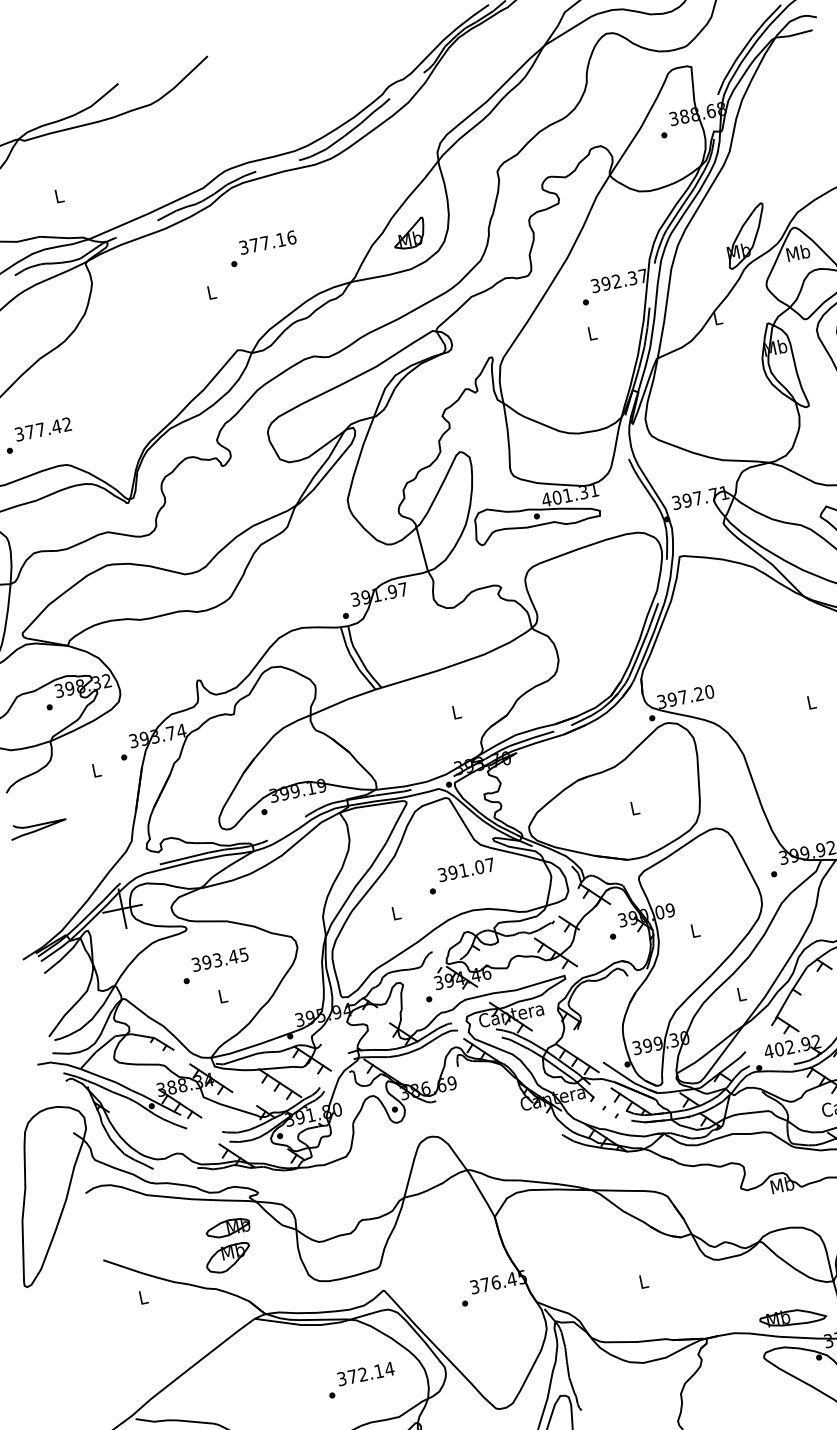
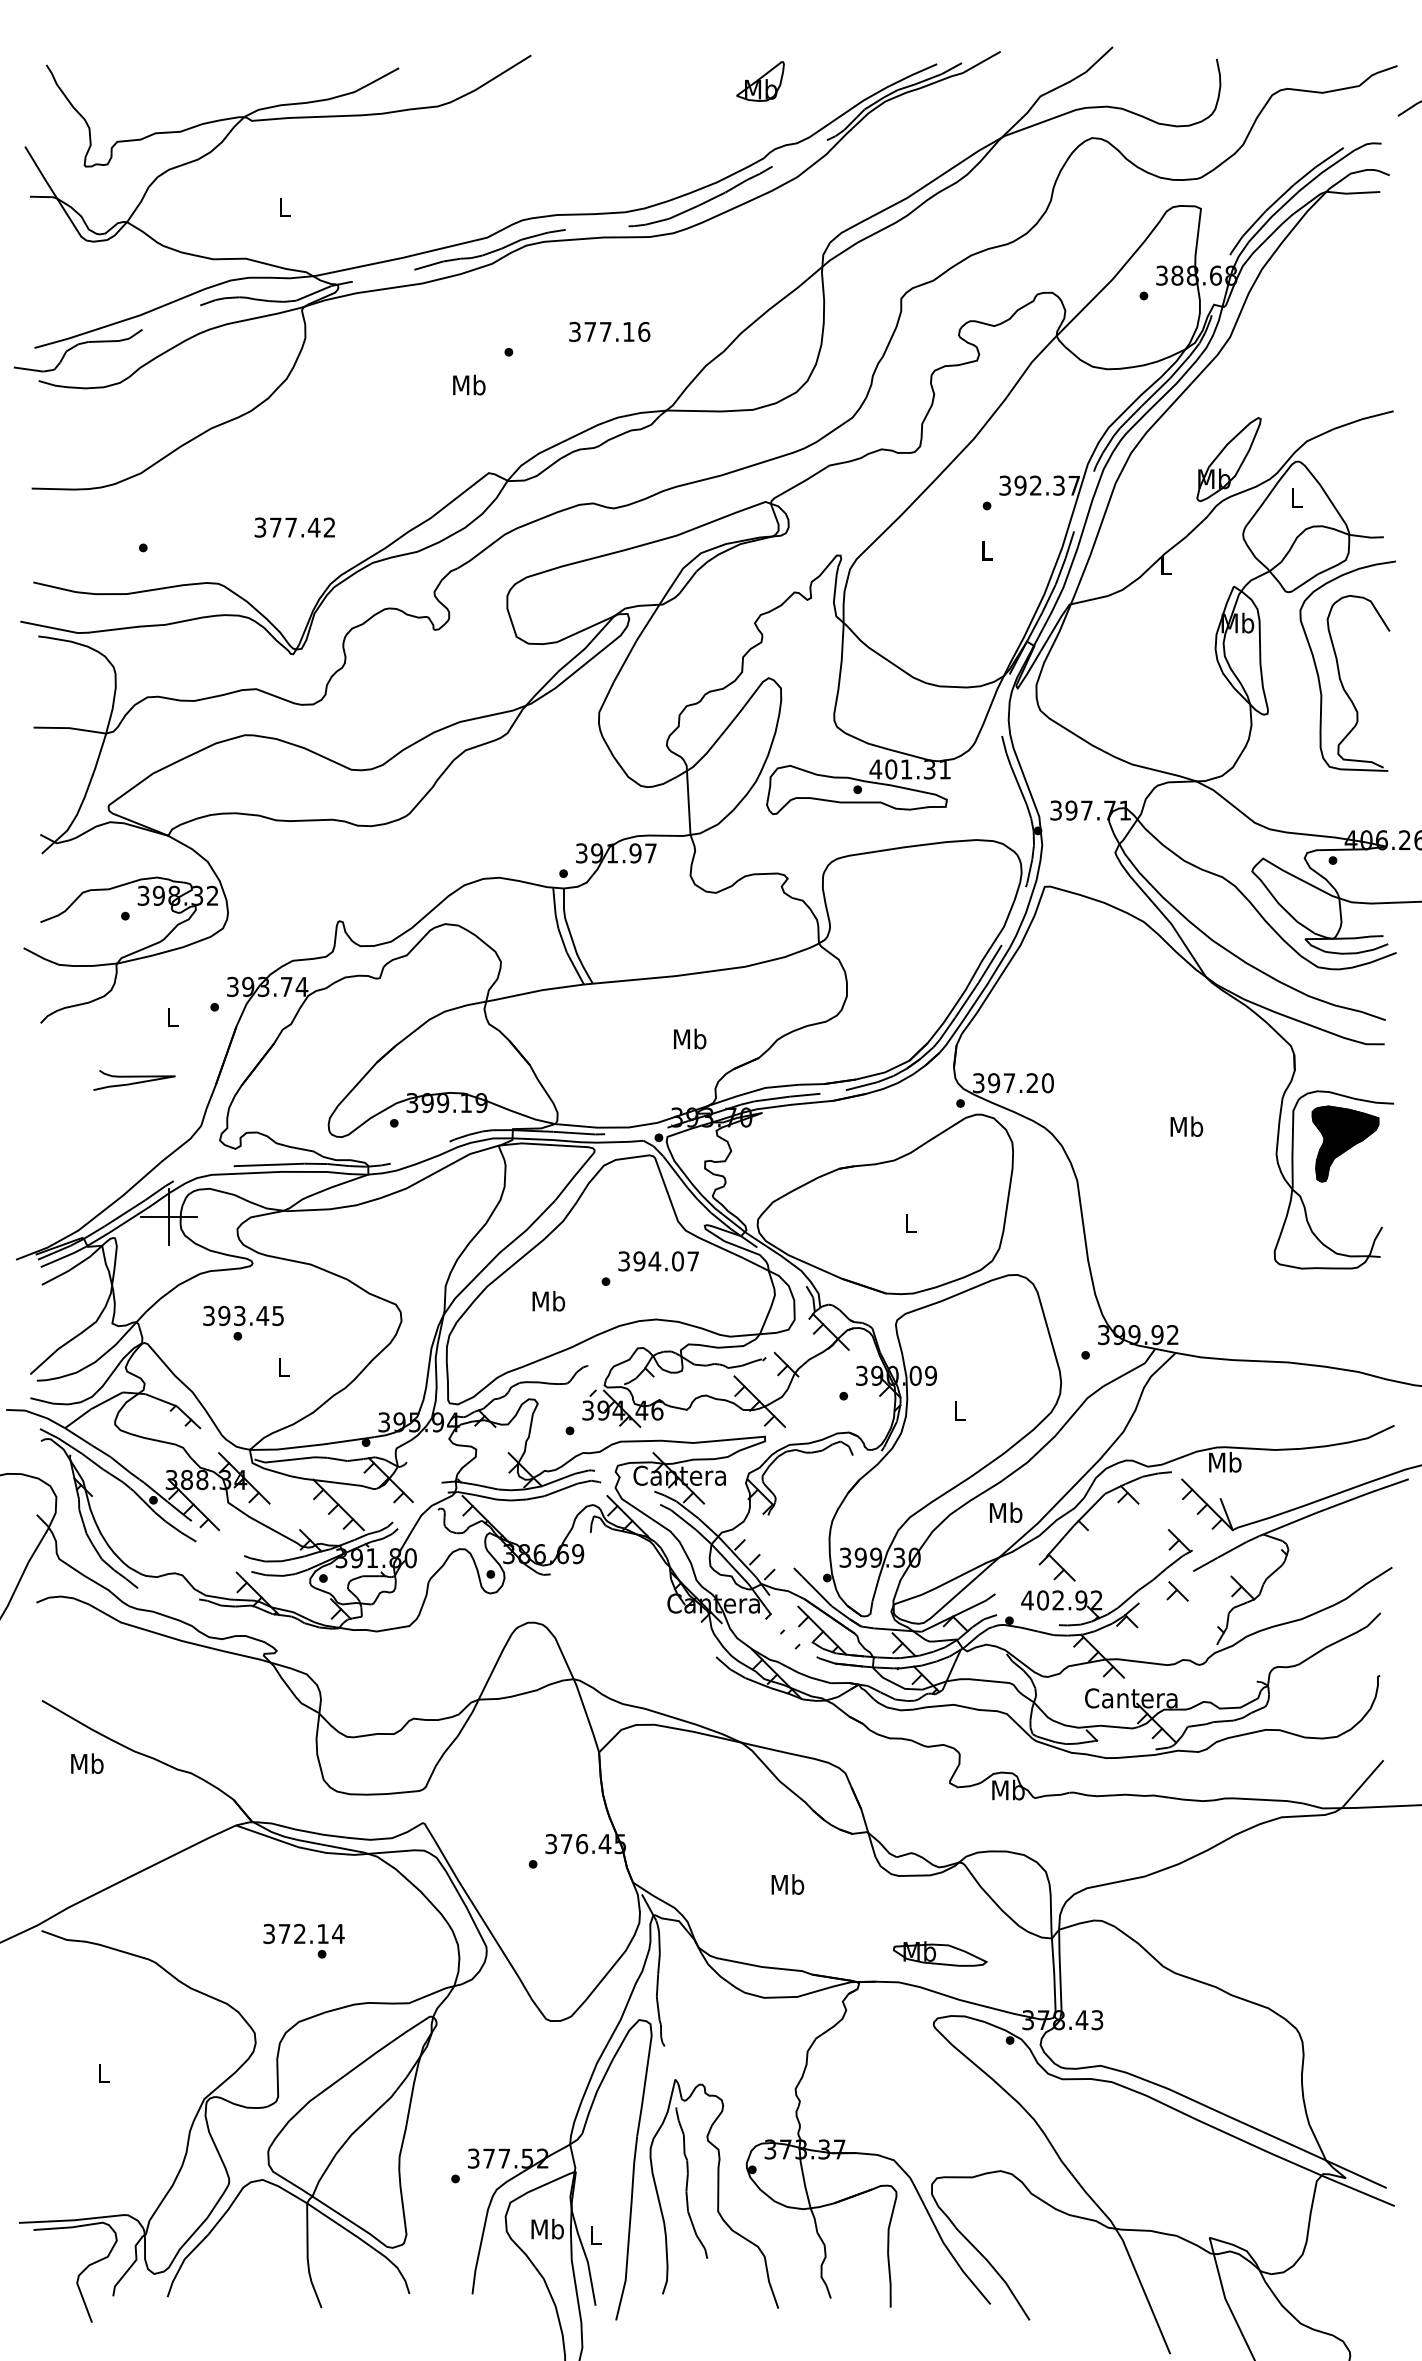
part: (409, 234) -> (760, 81), moved
text: (267, 242) -> (609, 331), moved
text: (798, 252) -> (1296, 497), Mb -> L
text: (211, 291) -> (469, 384), L -> Mb
text: (43, 429) -> (294, 527), moved
text: (811, 702) -> (1186, 1126), L -> Mb
text: (456, 711) -> (690, 1038), L -> Mb
curve: (38, 829) -> (134, 1082), moved
text: (463, 870) -> (654, 1261), 391.07 -> 394.07
text: (395, 912) -> (548, 1300), L -> Mb
text: (220, 959) -> (243, 1315), moved
text: (741, 993) -> (1006, 1512), L -> Mb
line: (577, 1058) -> (759, 1555), removed
part: (227, 1228) -> (224, 1691), removed
part: (228, 1258) -> (216, 1733), removed
text: (643, 1281) -> (787, 1884), L -> Mb
text: (143, 1297) -> (87, 1763), L -> Mb
part: (793, 1316) -> (940, 1953), moved
text: (365, 1373) -> (303, 1933), moved

